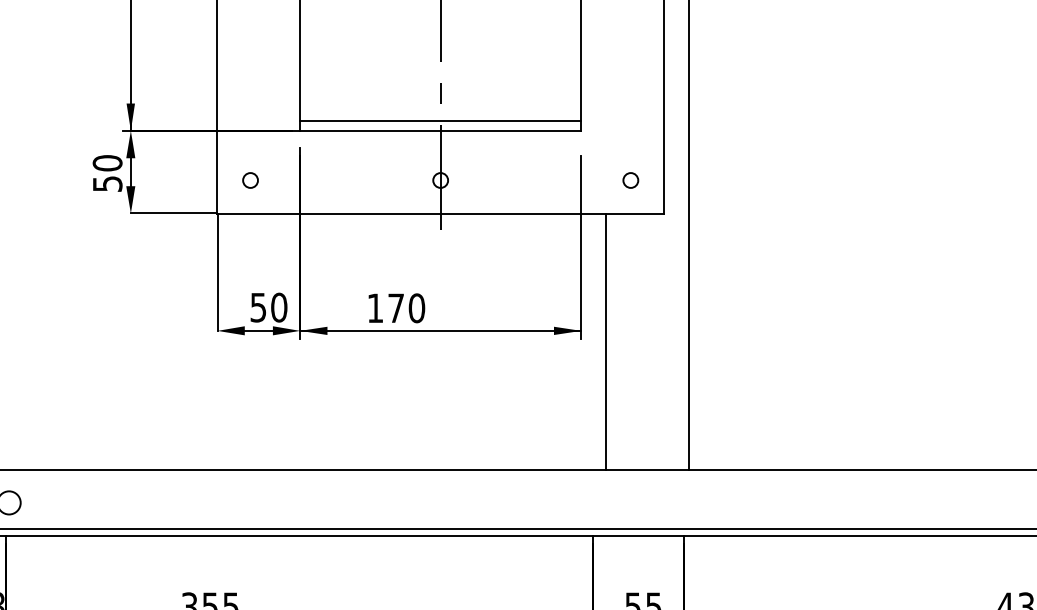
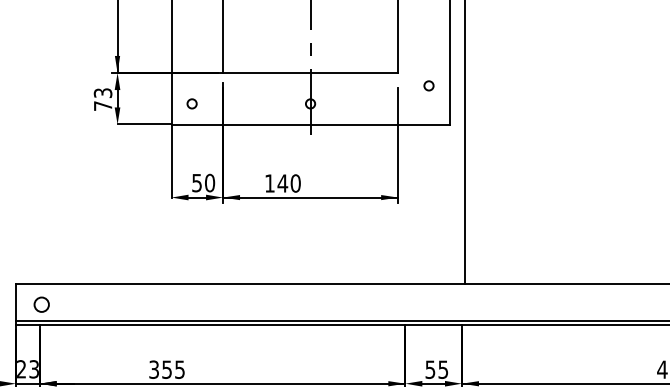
line: (440, 120) -> (310, 66), removed
text: (106, 173) -> (102, 99), 50 -> 73
circle: (630, 179) -> (428, 85), moved
text: (395, 308) -> (282, 183), 170 -> 140
line: (605, 341) -> (413, 204), removed

